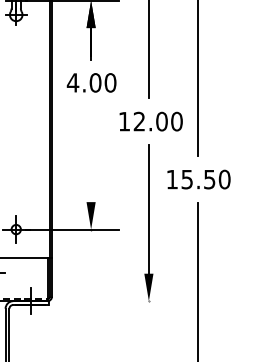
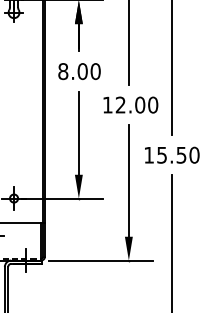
text: (72, 82) -> (62, 71), 4.00 -> 8.00
line: (90, 153) -> (78, 132), added
line: (116, 301) -> (100, 260), added

